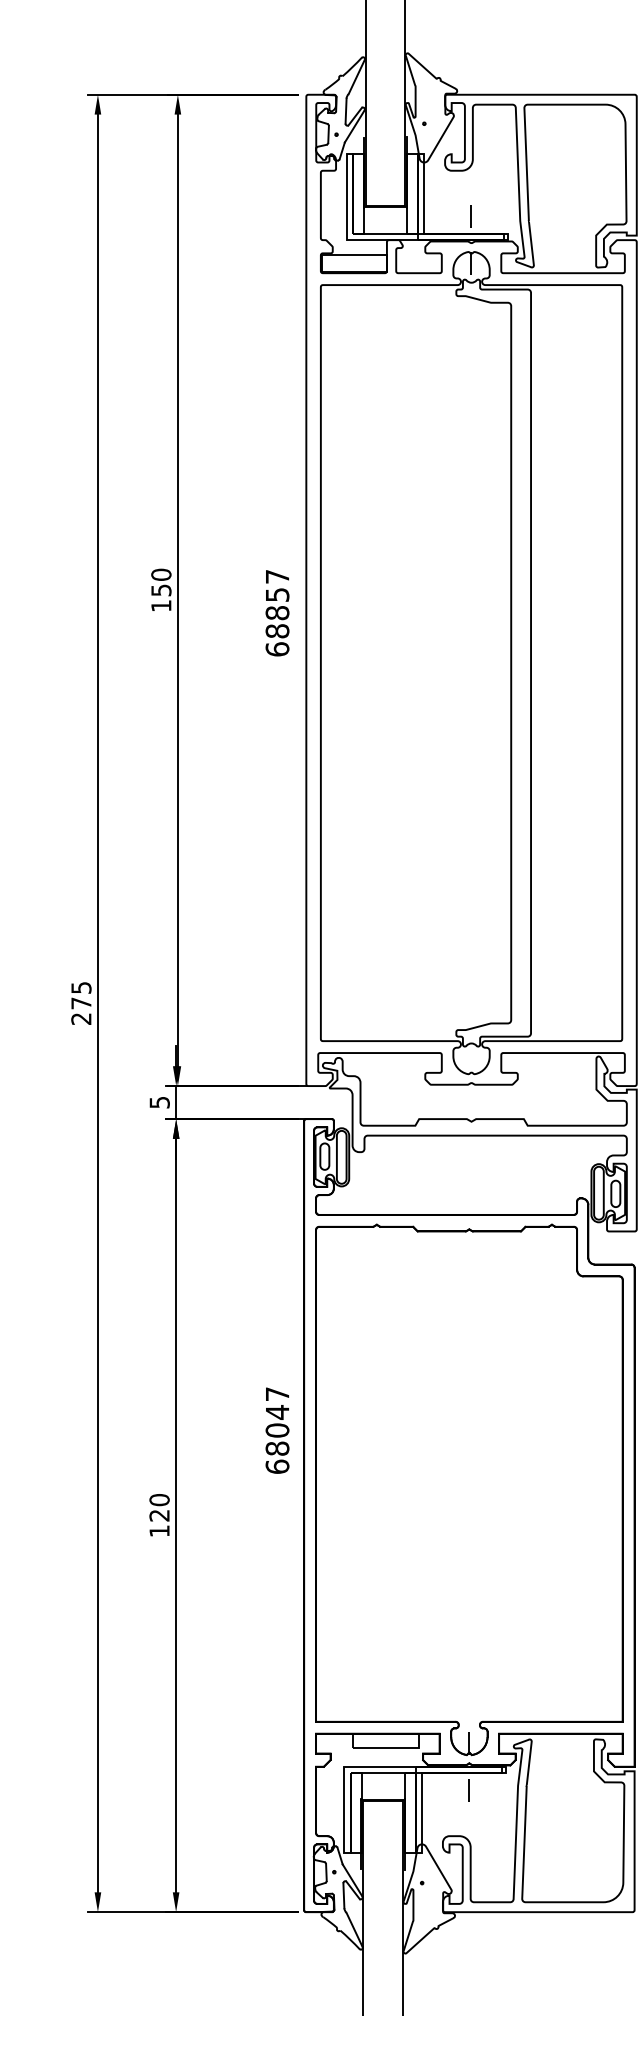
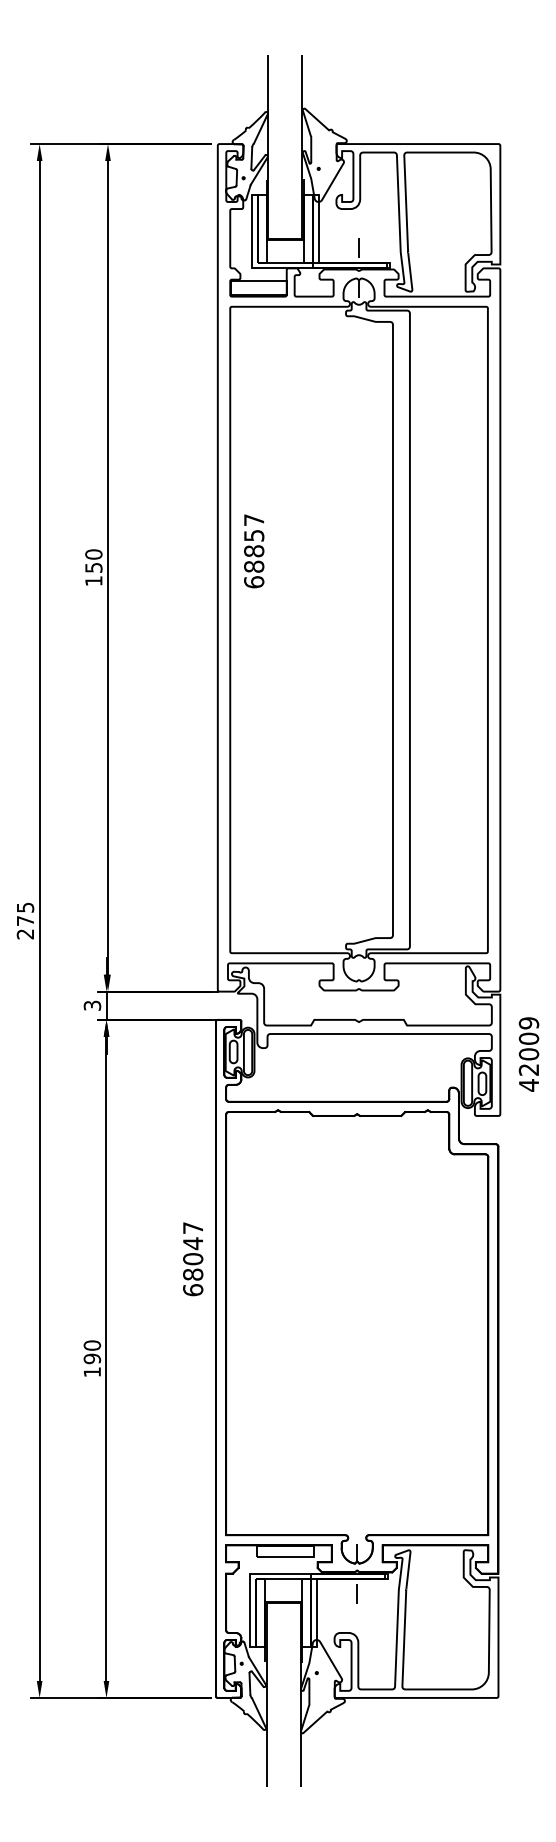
text: (277, 613) -> (254, 551), moved
text: (158, 1102) -> (91, 1005), 5 -> 3
text: (277, 1430) -> (193, 1259), moved
text: (159, 1515) -> (92, 1358), 120 -> 190

